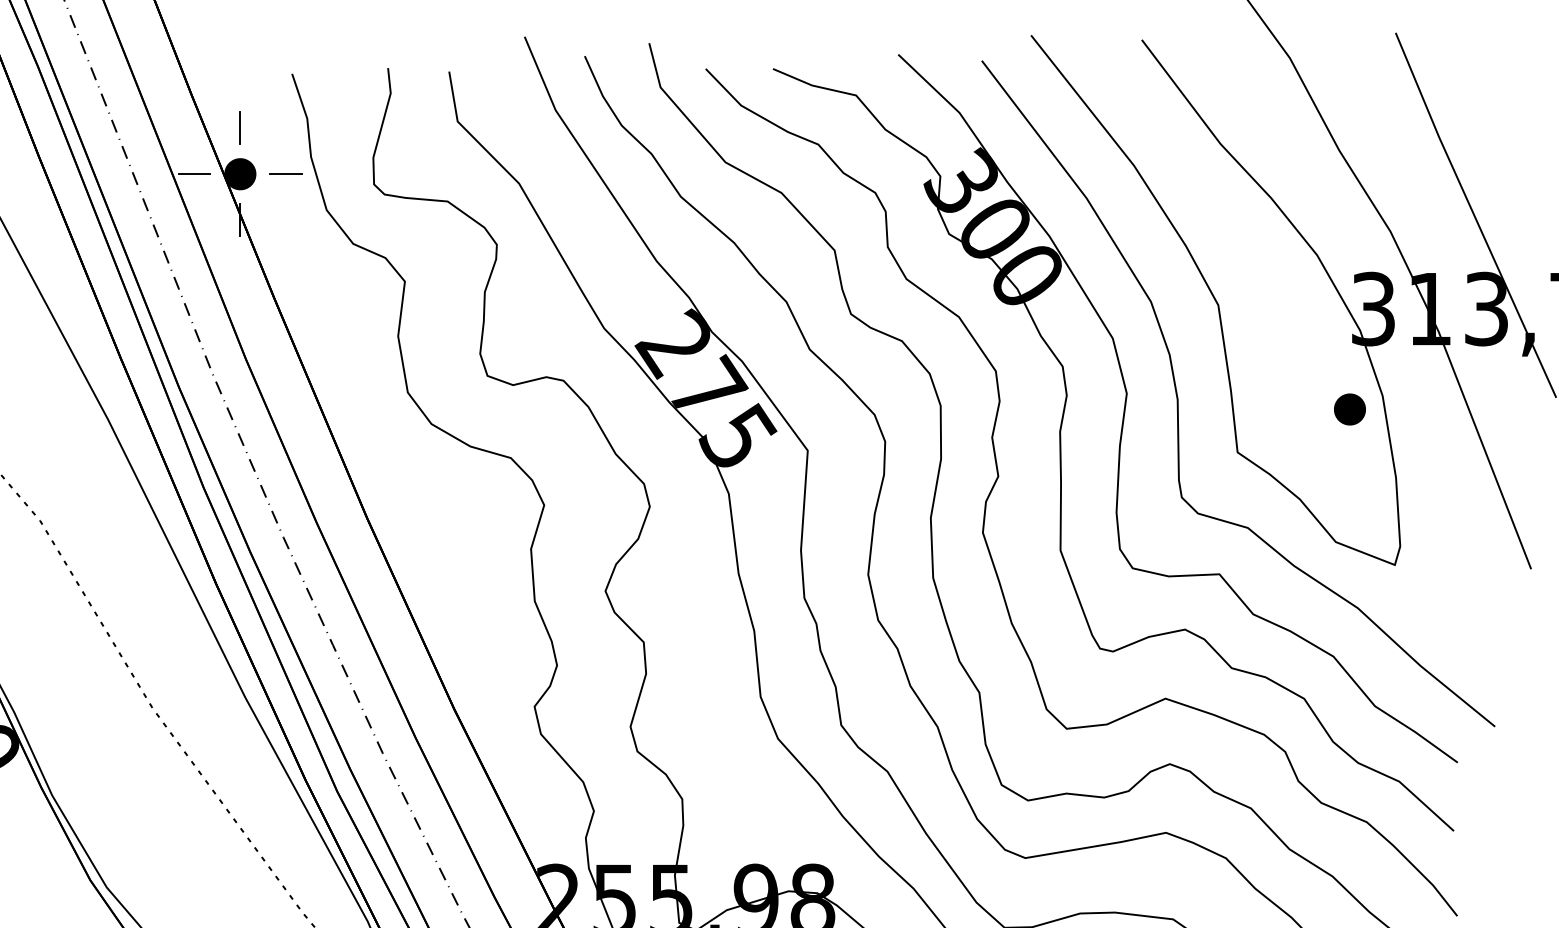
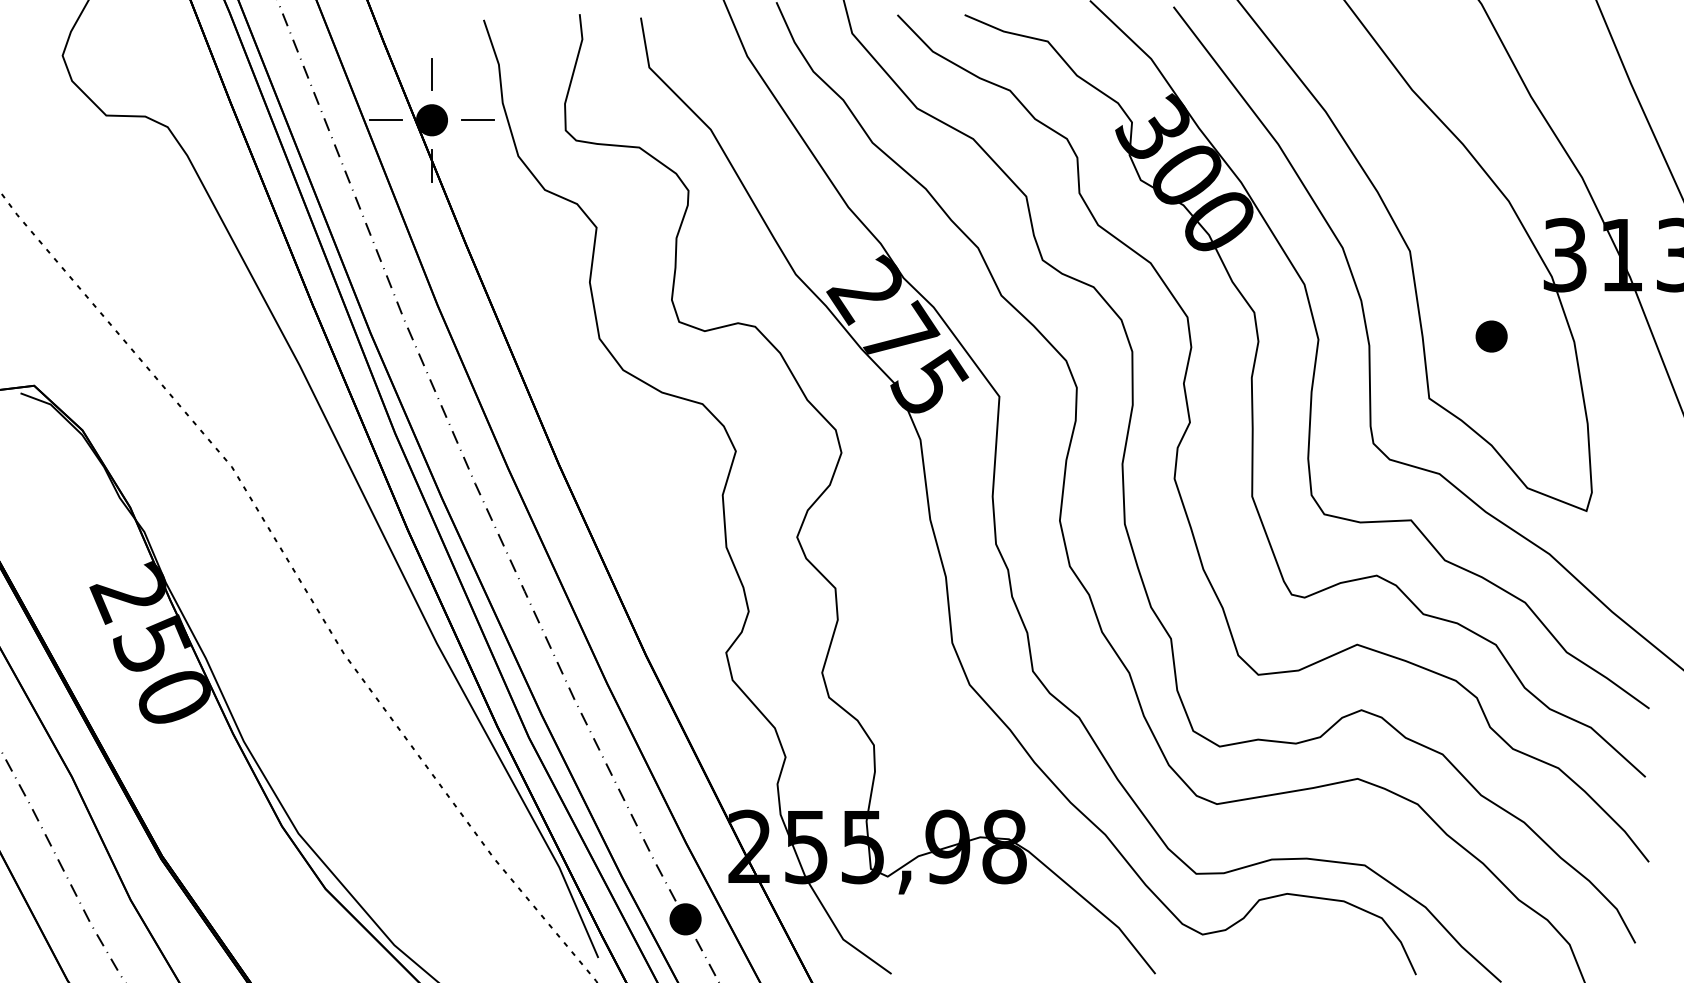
part: (1349, 409) -> (1491, 336), moved

